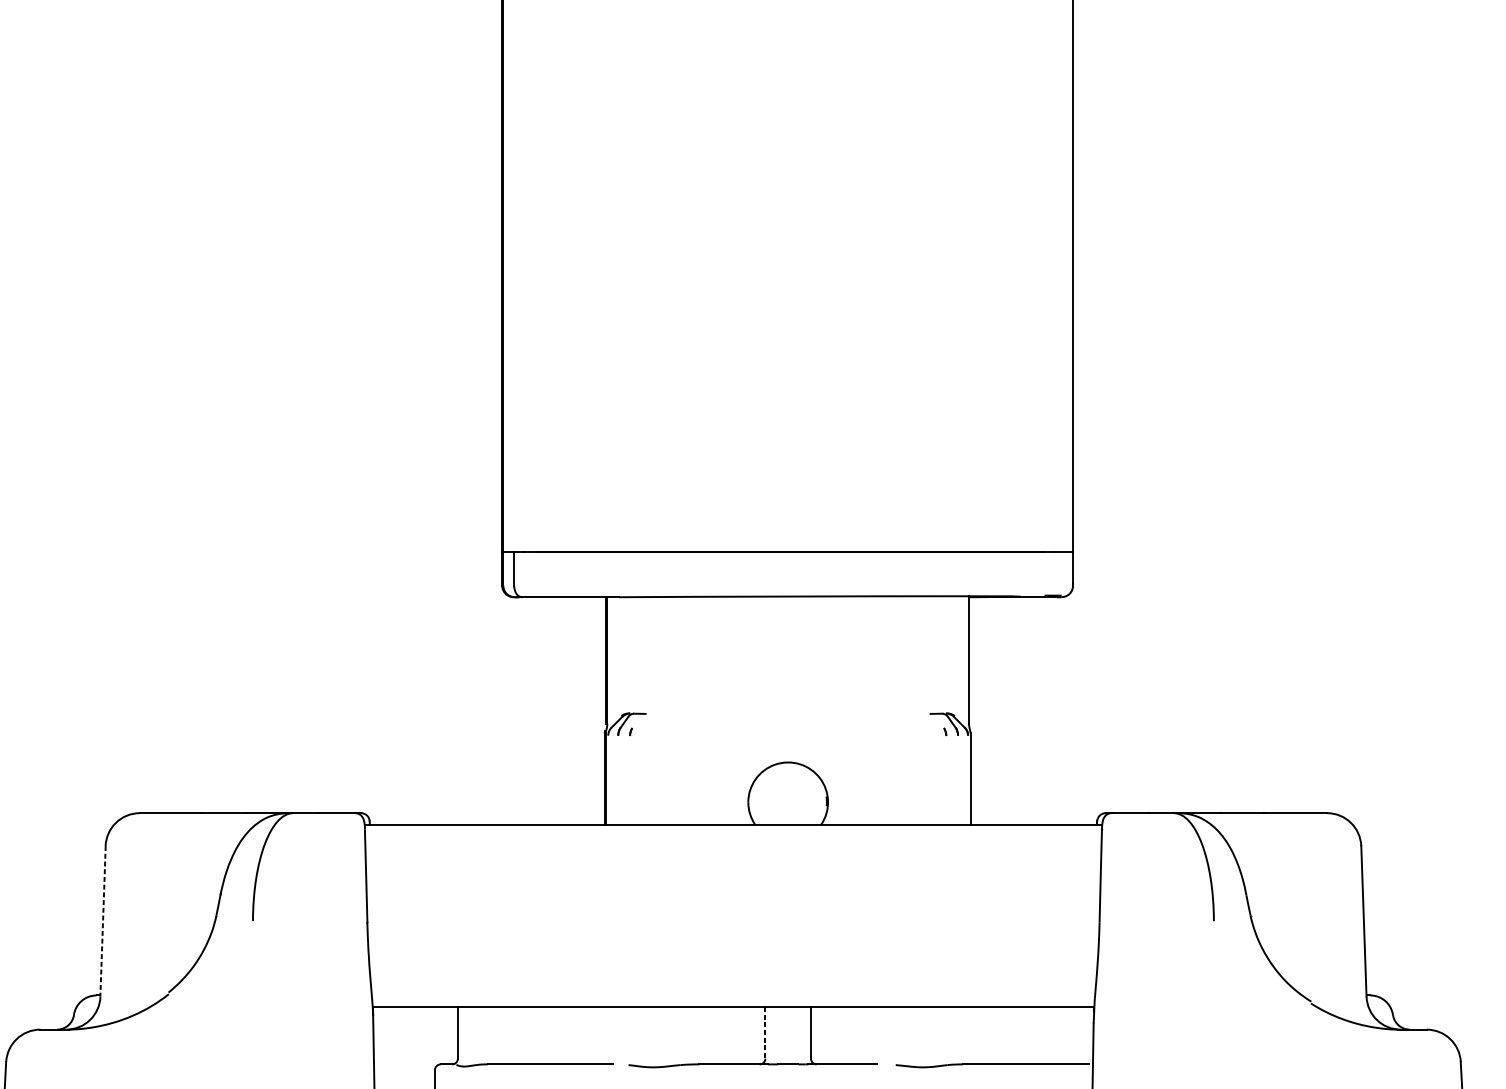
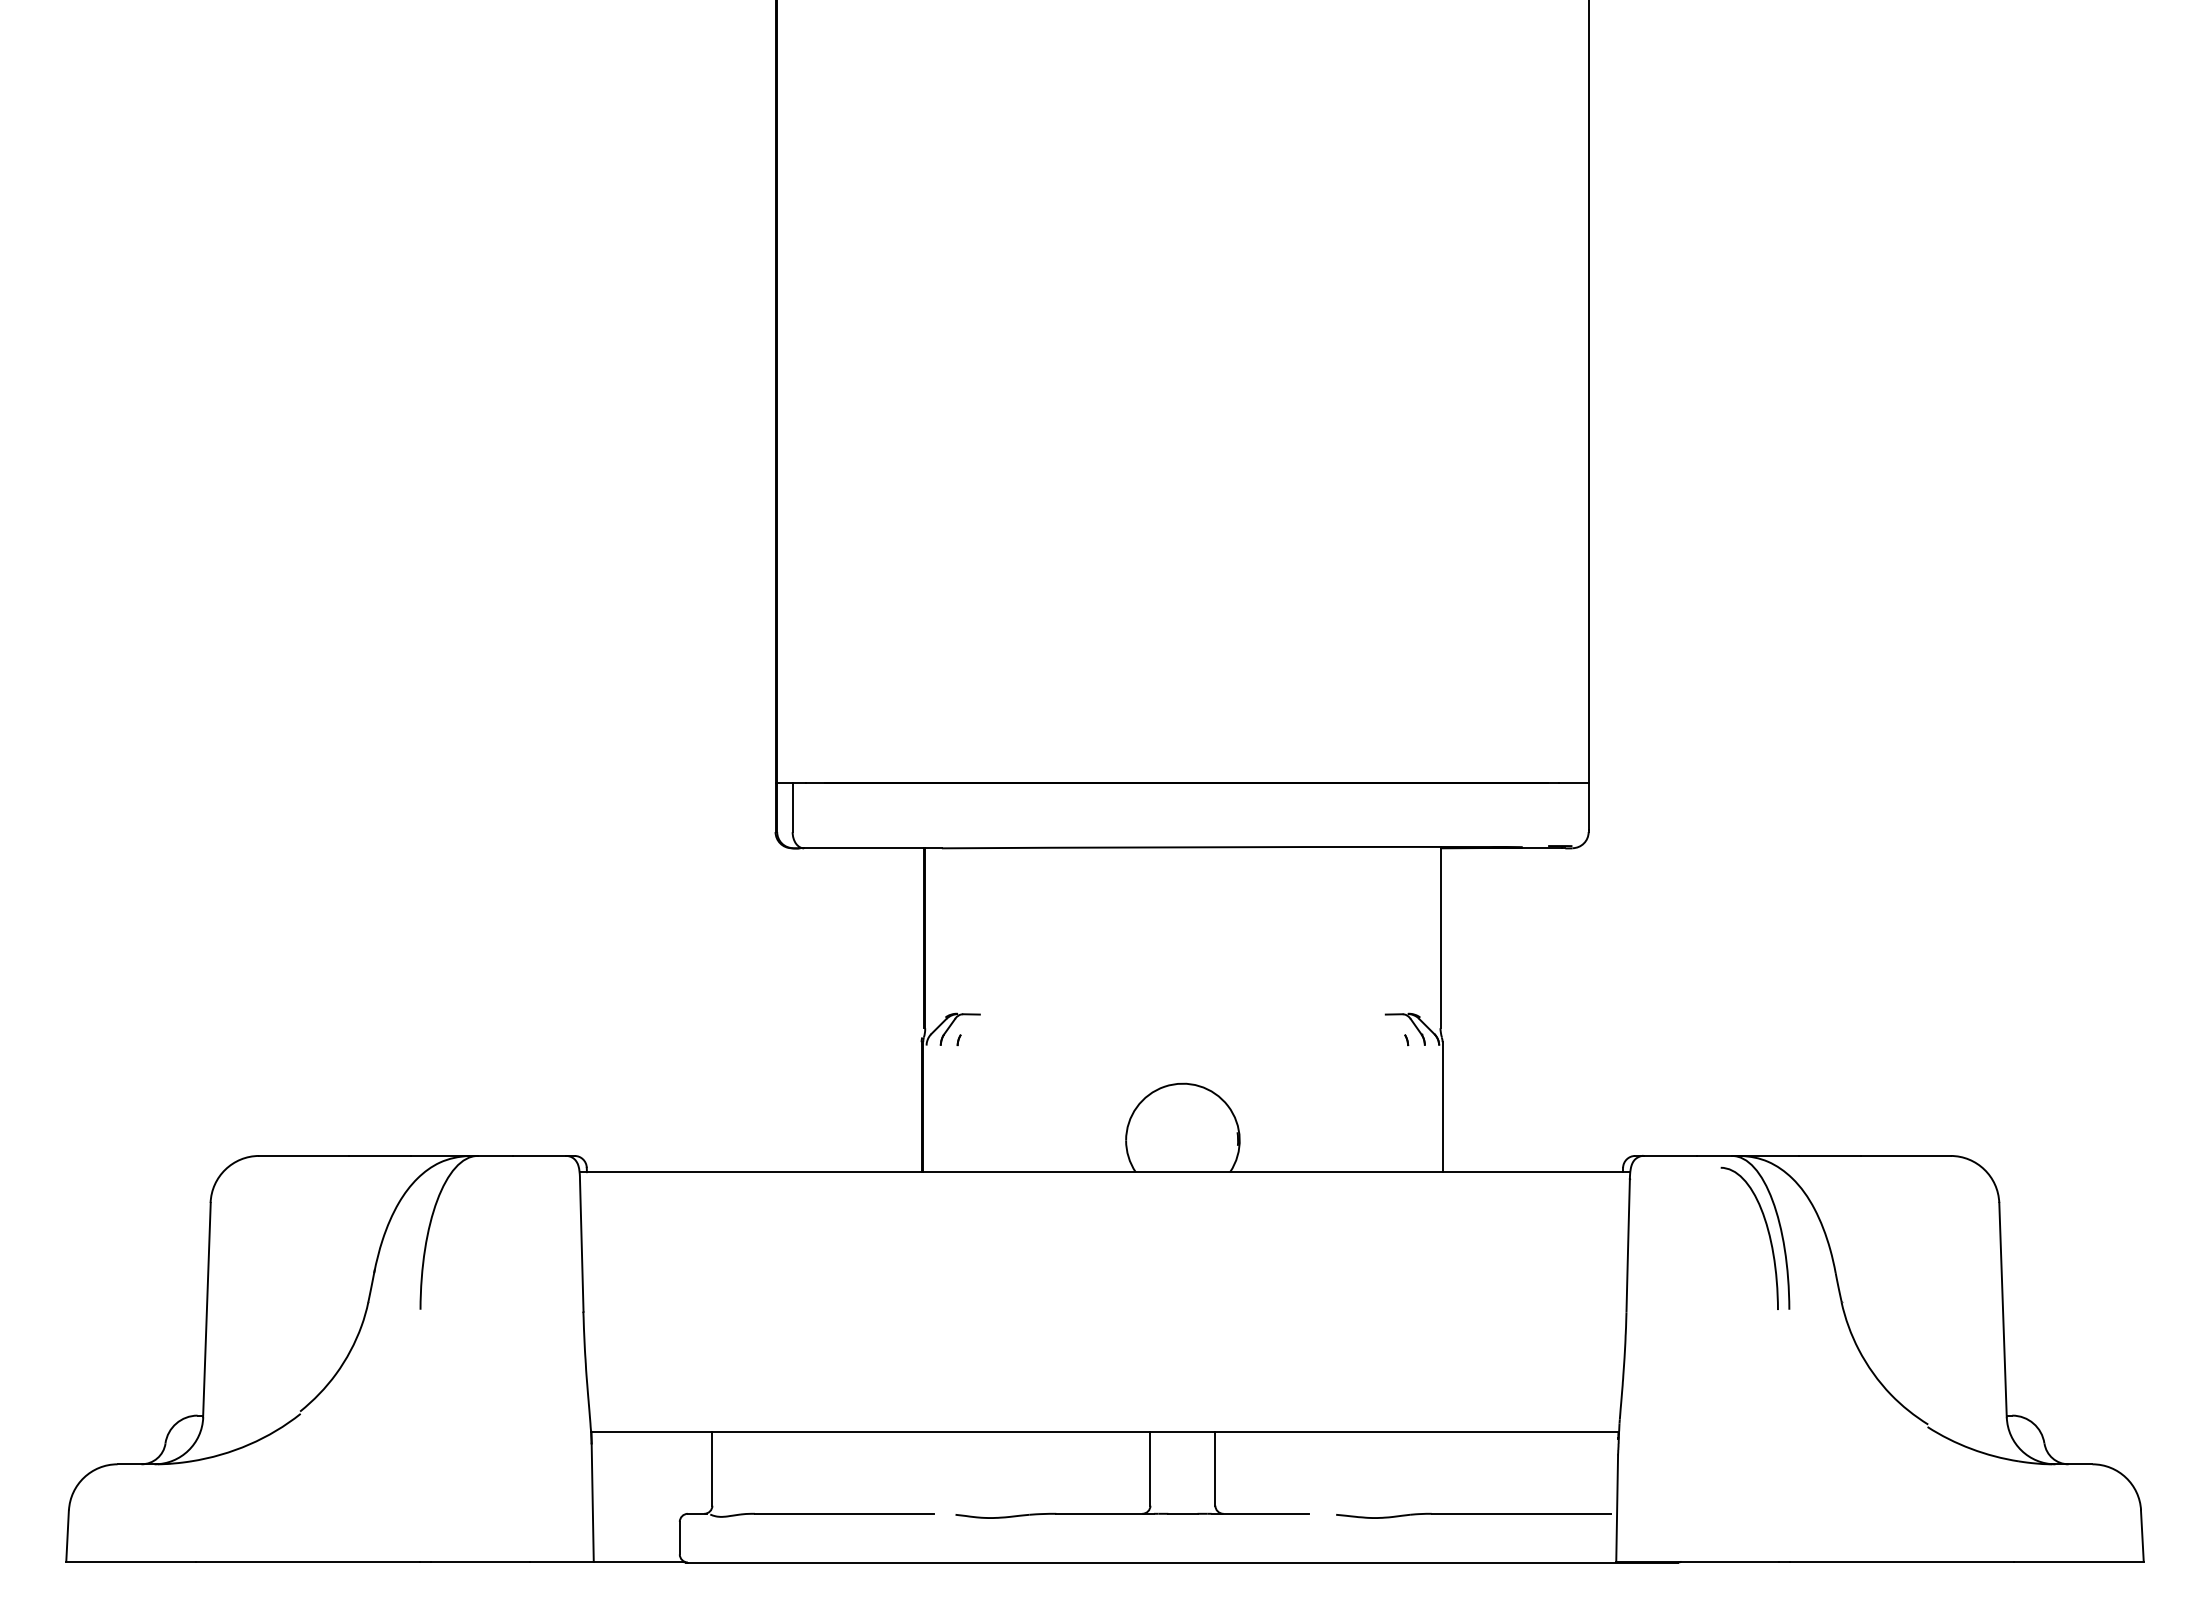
curve: (1198, 866) -> (1767, 1232), added
line: (102, 921) -> (206, 1310), dashed -> solid
line: (765, 1032) -> (1150, 1468), dashed -> solid

